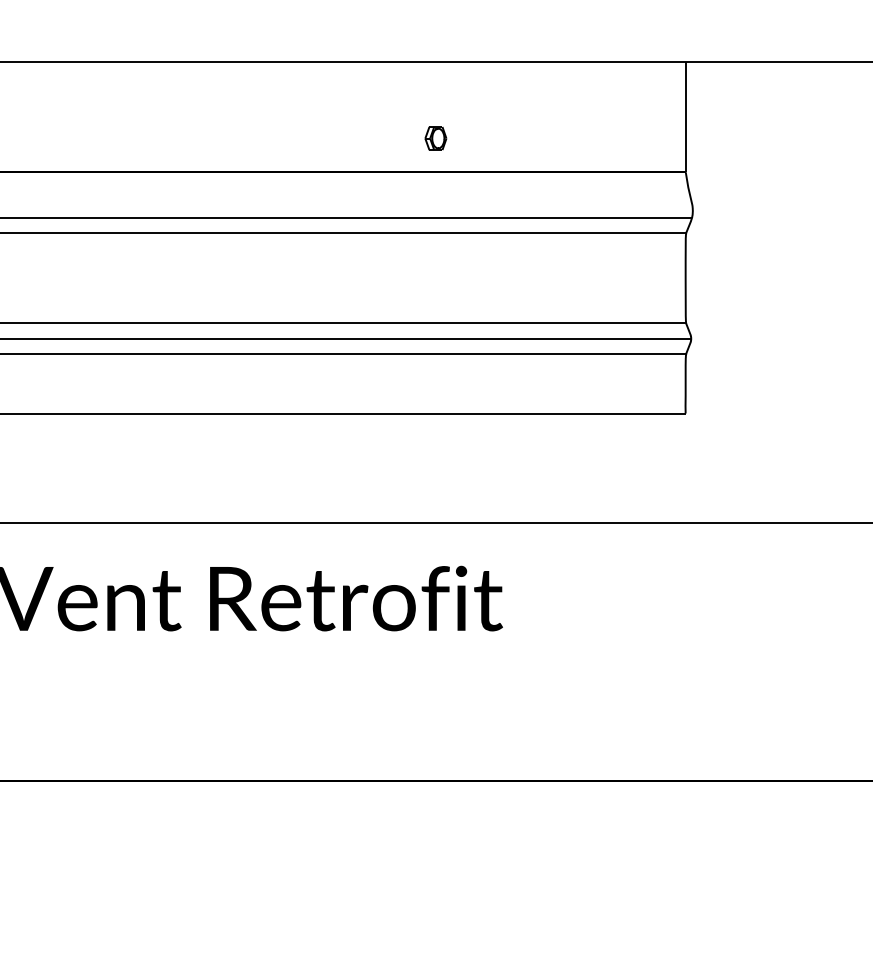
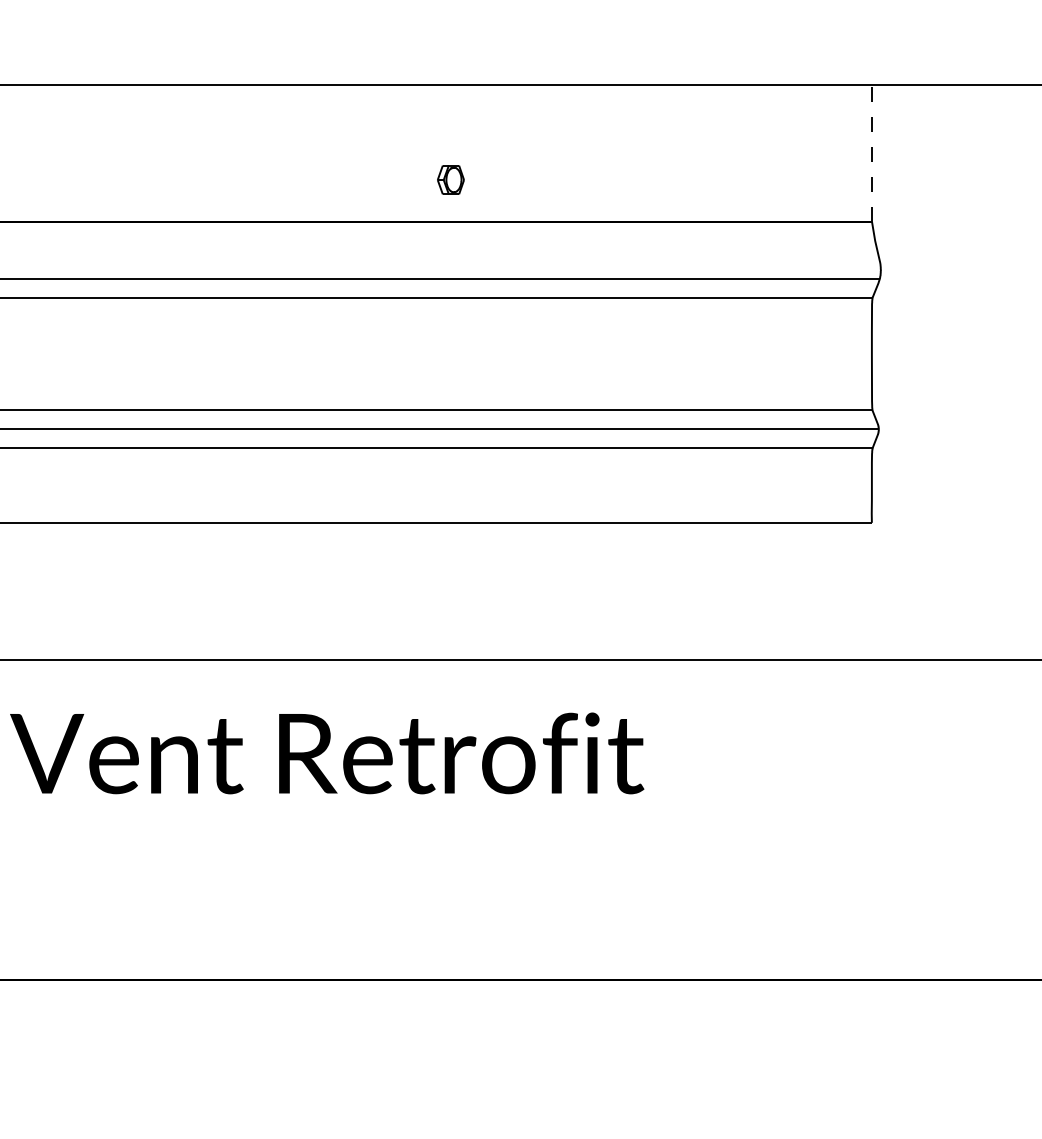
line: (685, 116) -> (871, 152), solid -> dashed
part: (435, 138) -> (450, 179), moved

